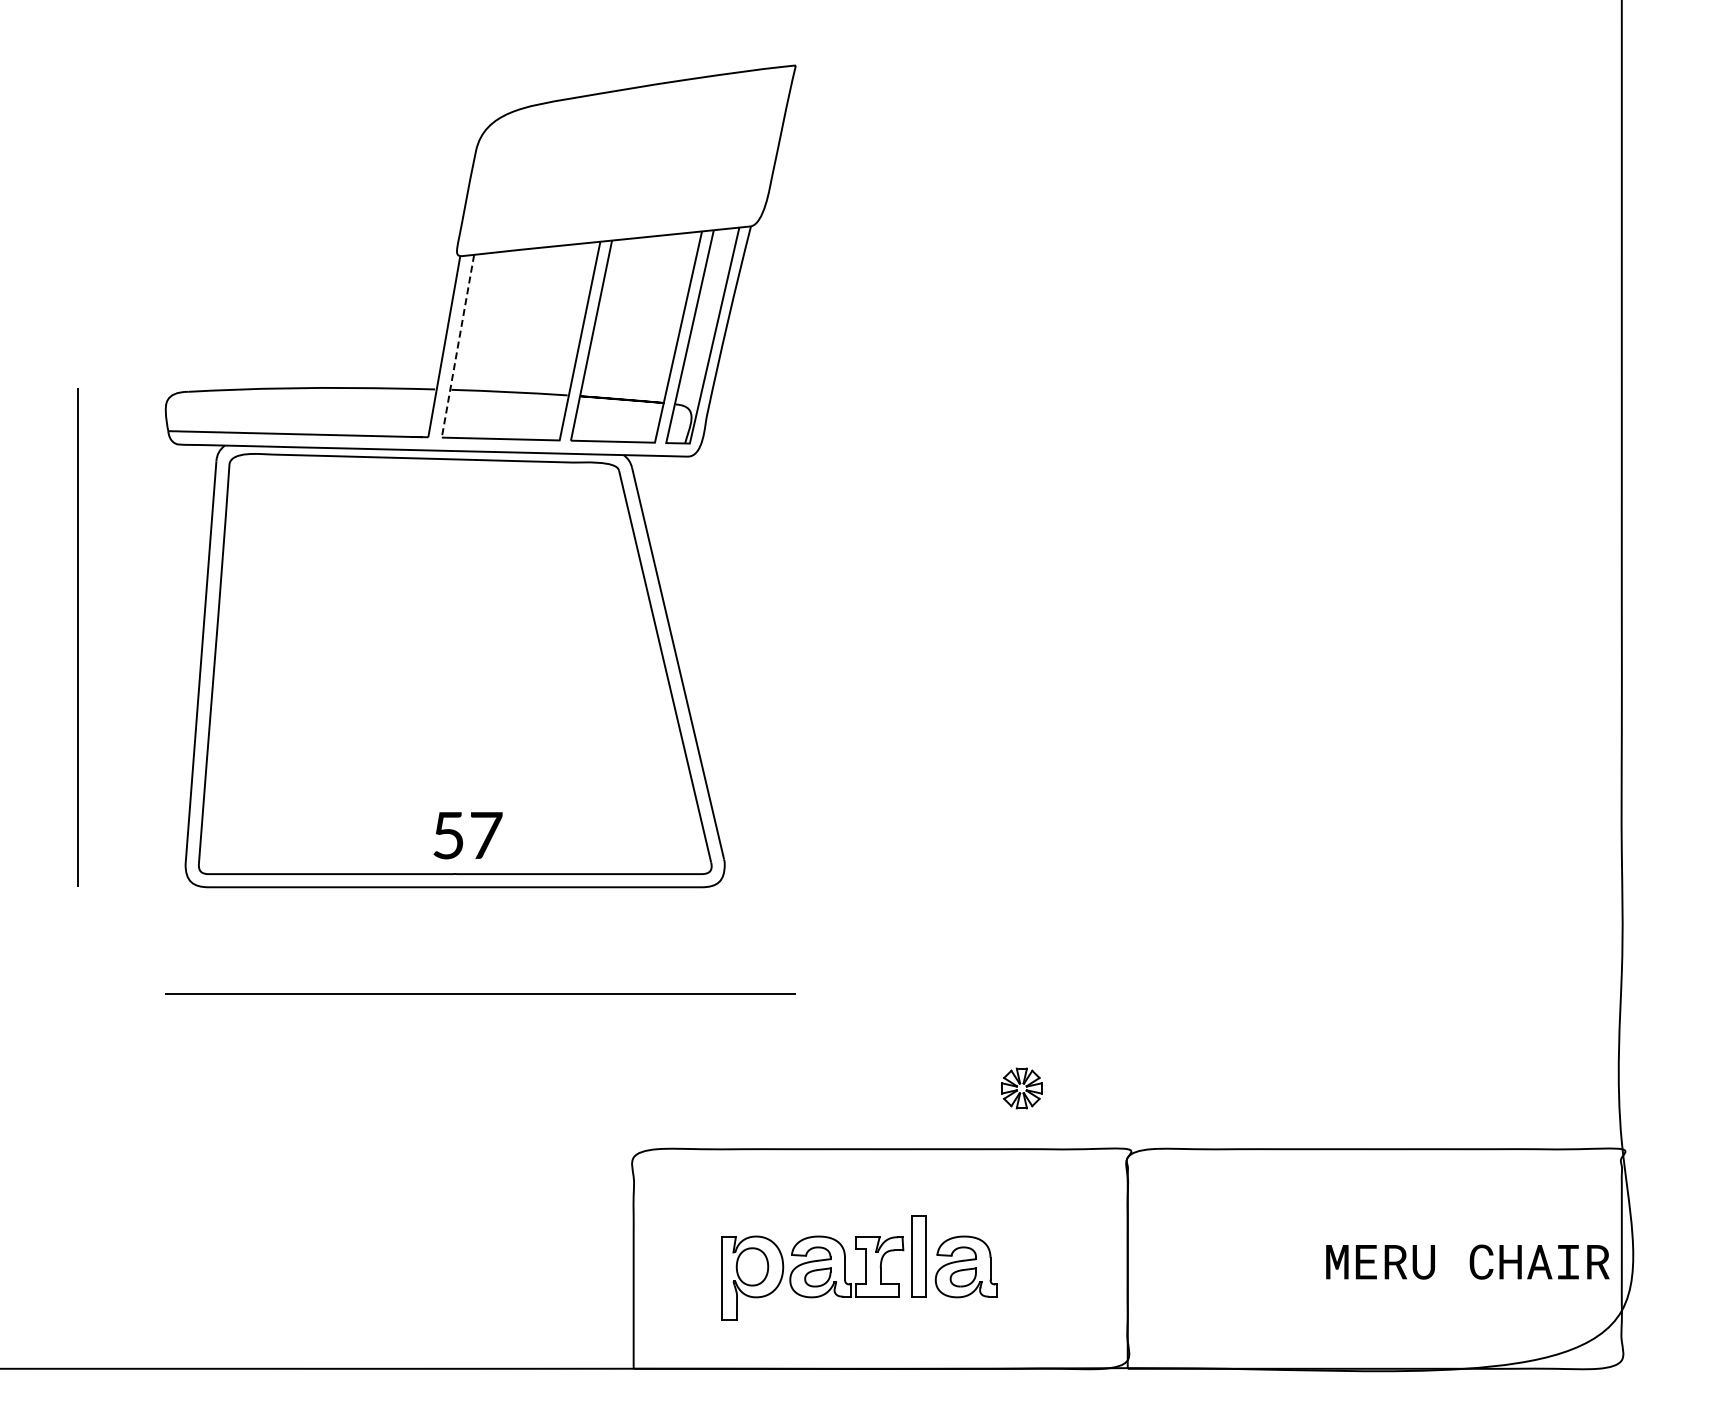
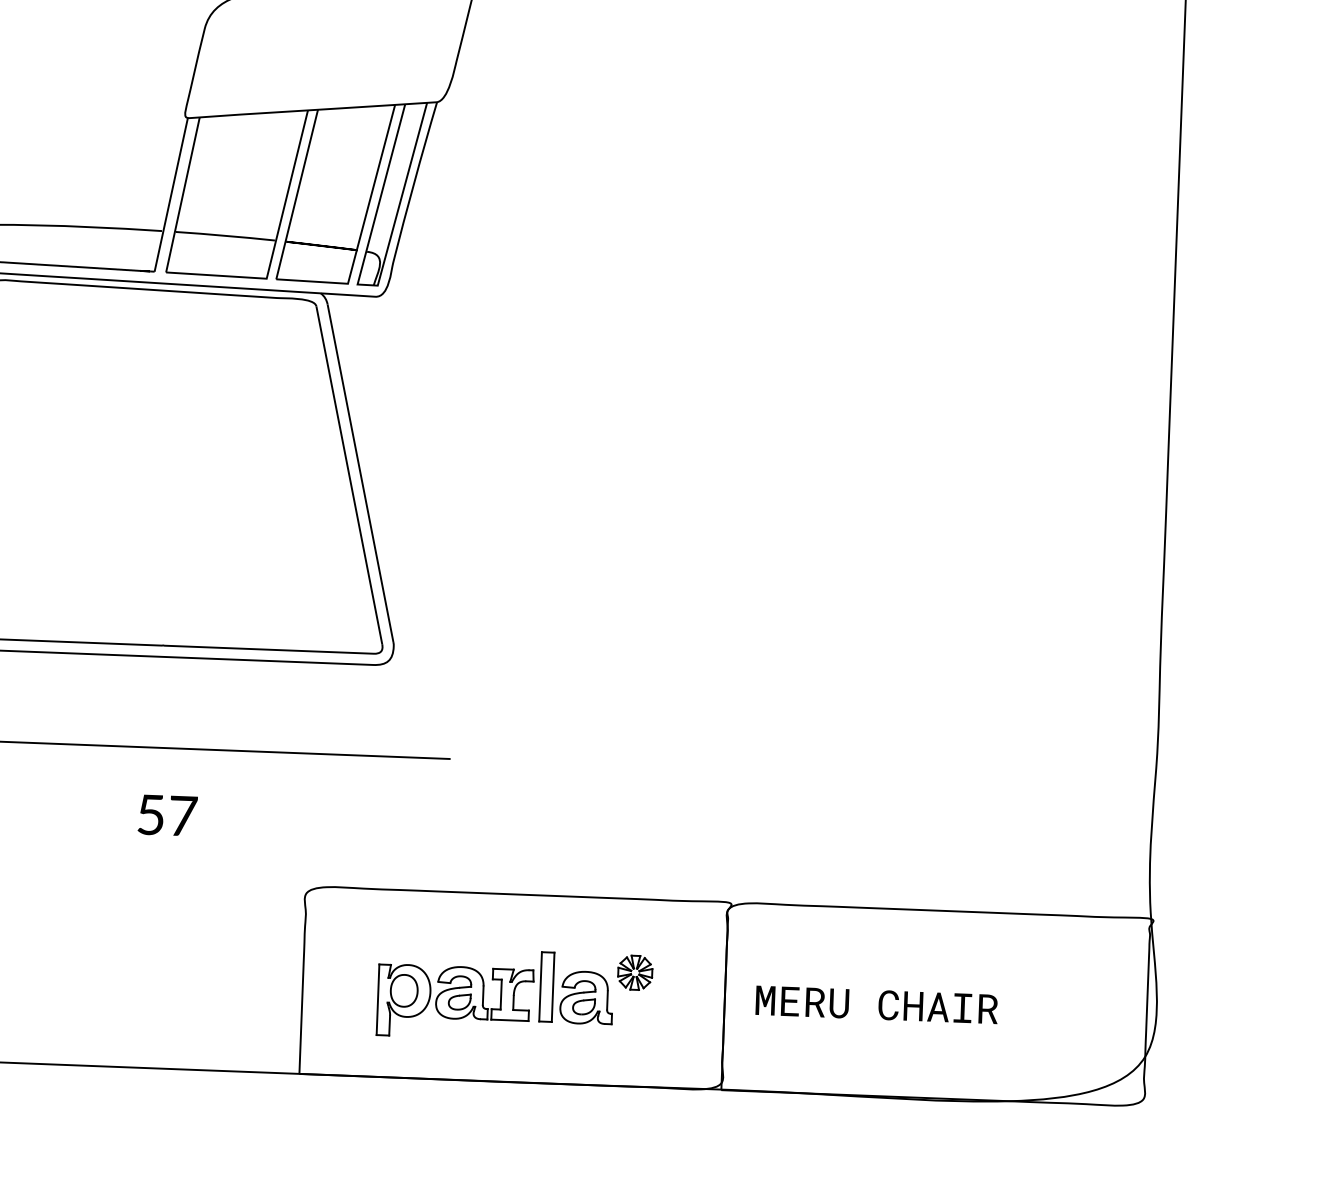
line: (457, 346) -> (182, 195), dashed -> solid
text: (467, 835) -> (167, 815), moved
part: (1021, 1088) -> (634, 972), moved
text: (1467, 1261) -> (876, 1004), moved

